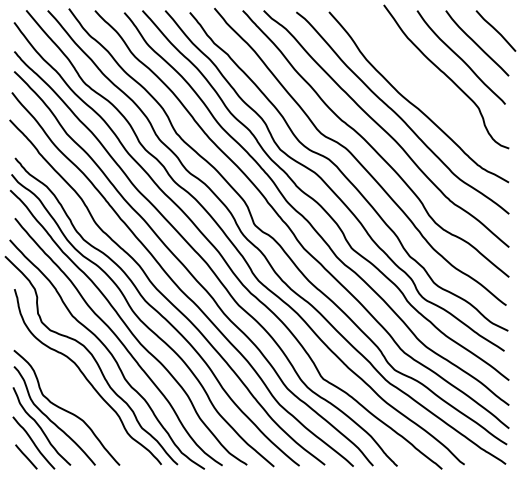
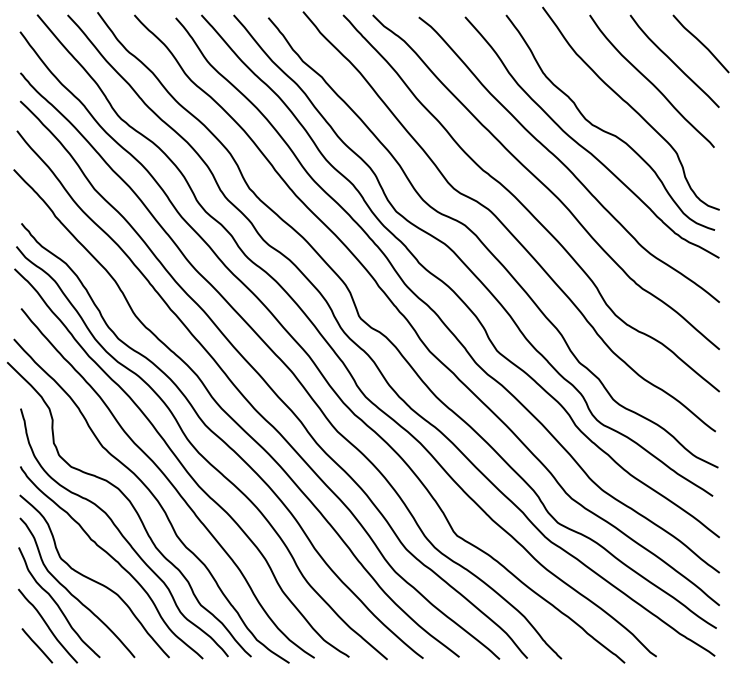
curve: (429, 92) -> (607, 130), added
curve: (79, 395) -> (112, 558), added

